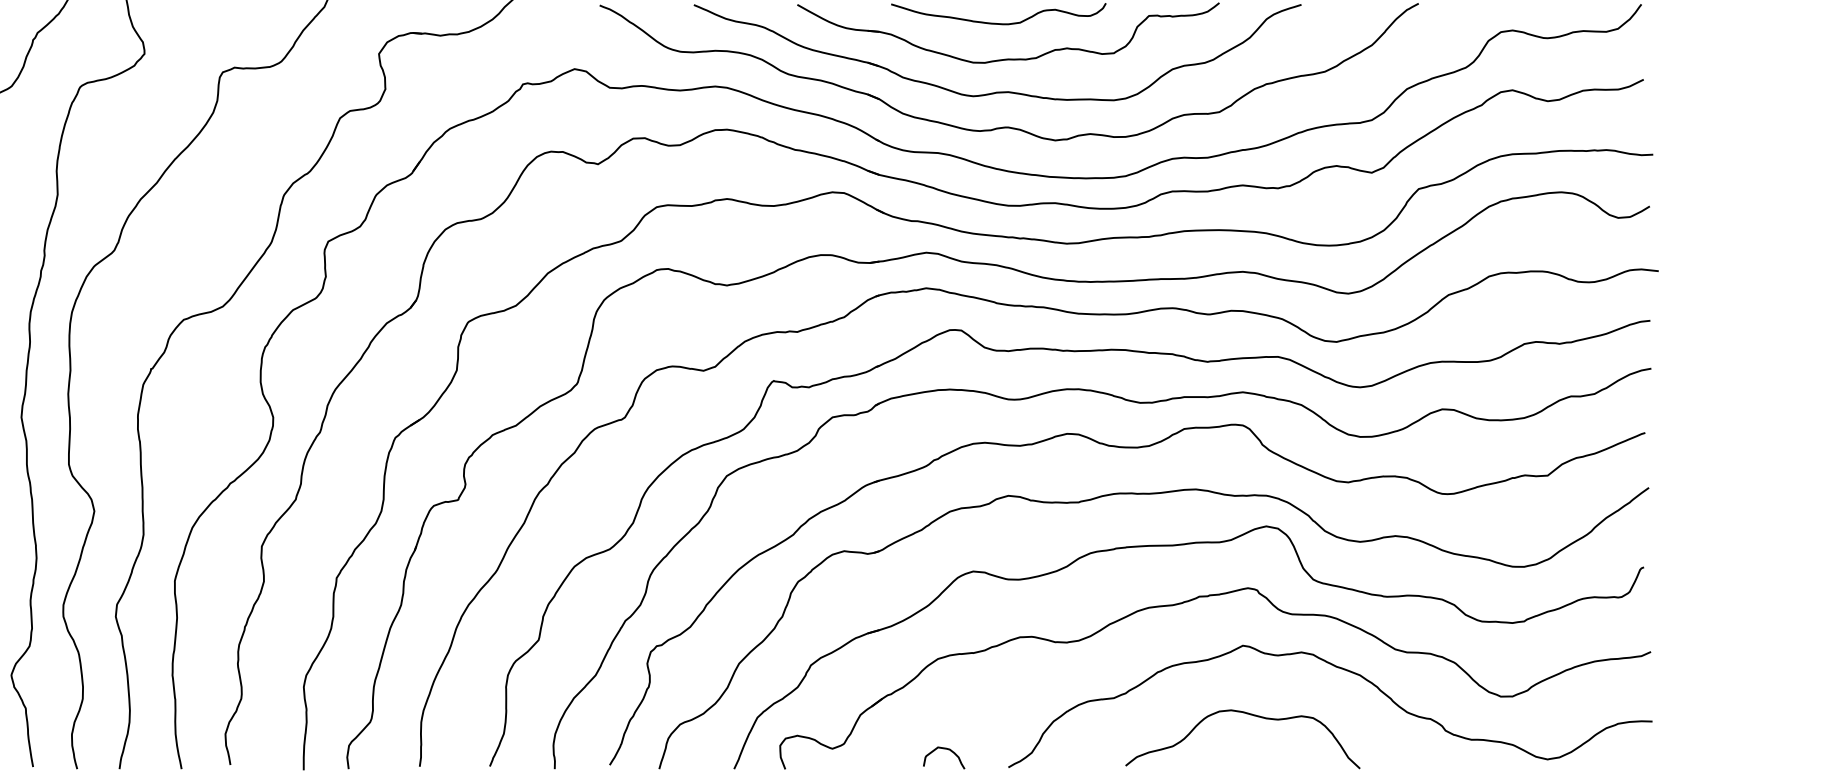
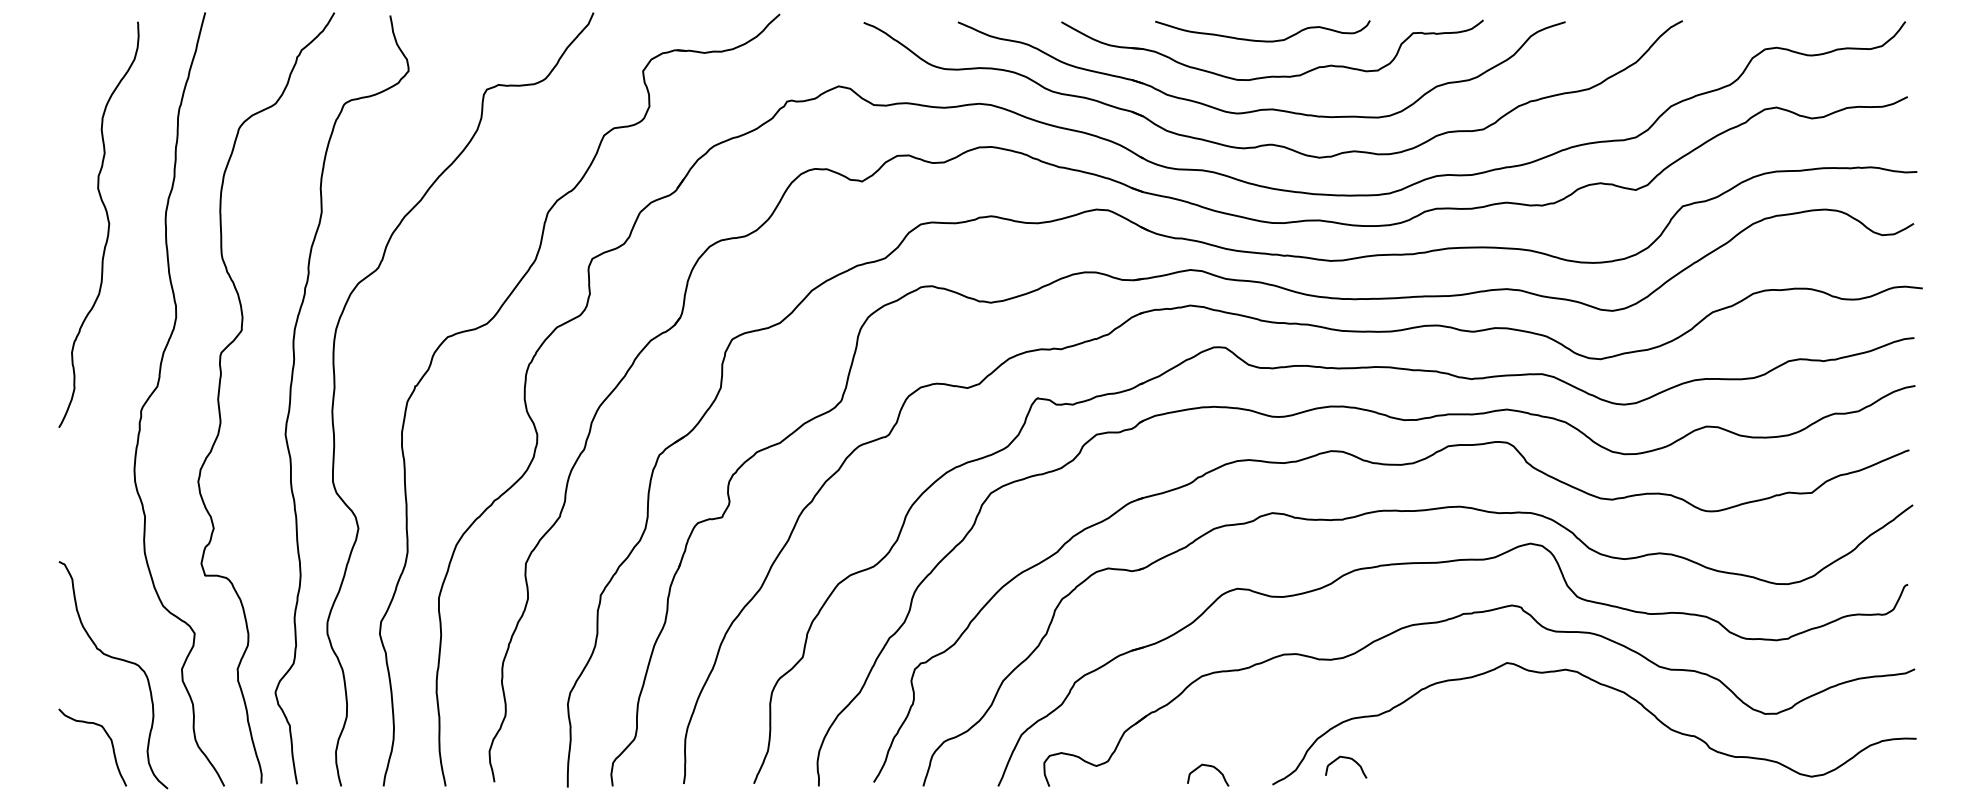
curve: (1249, 715) -> (1513, 732), removed
curve: (1085, 742) -> (1349, 759), added

